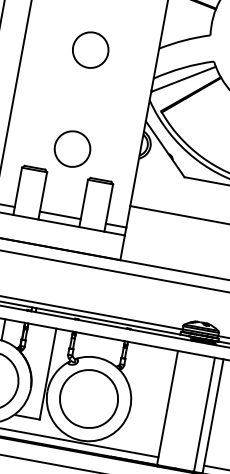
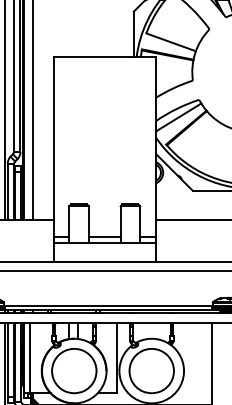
circle: (90, 49) -> (104, 107), removed
circle: (72, 148) -> (104, 184), removed

